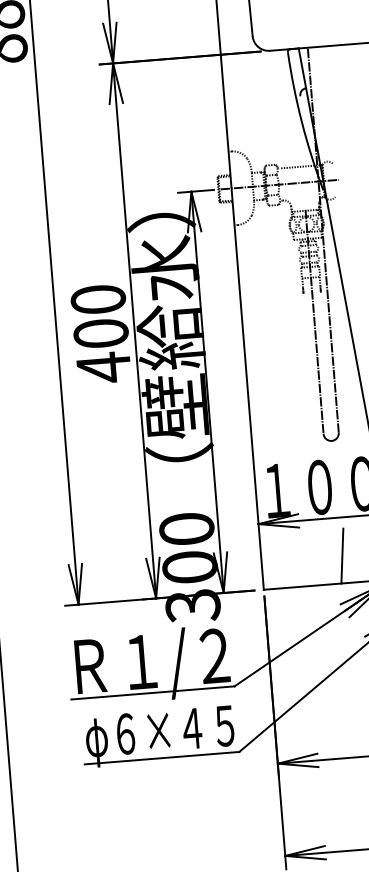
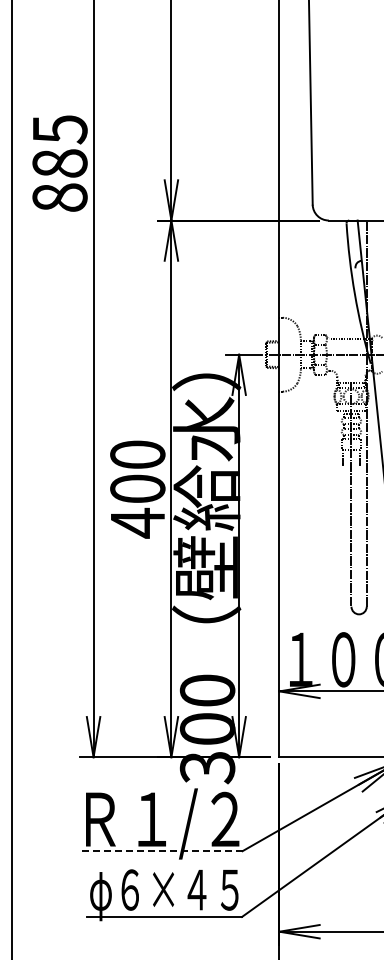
line: (342, 555) -> (360, 729), removed
line: (152, 693) -> (160, 851), solid -> dashed

